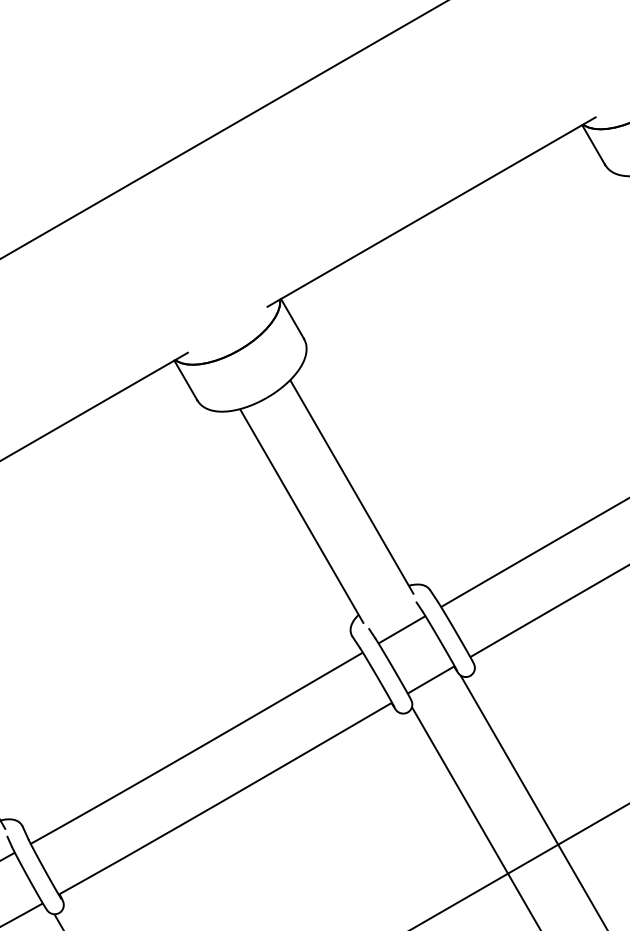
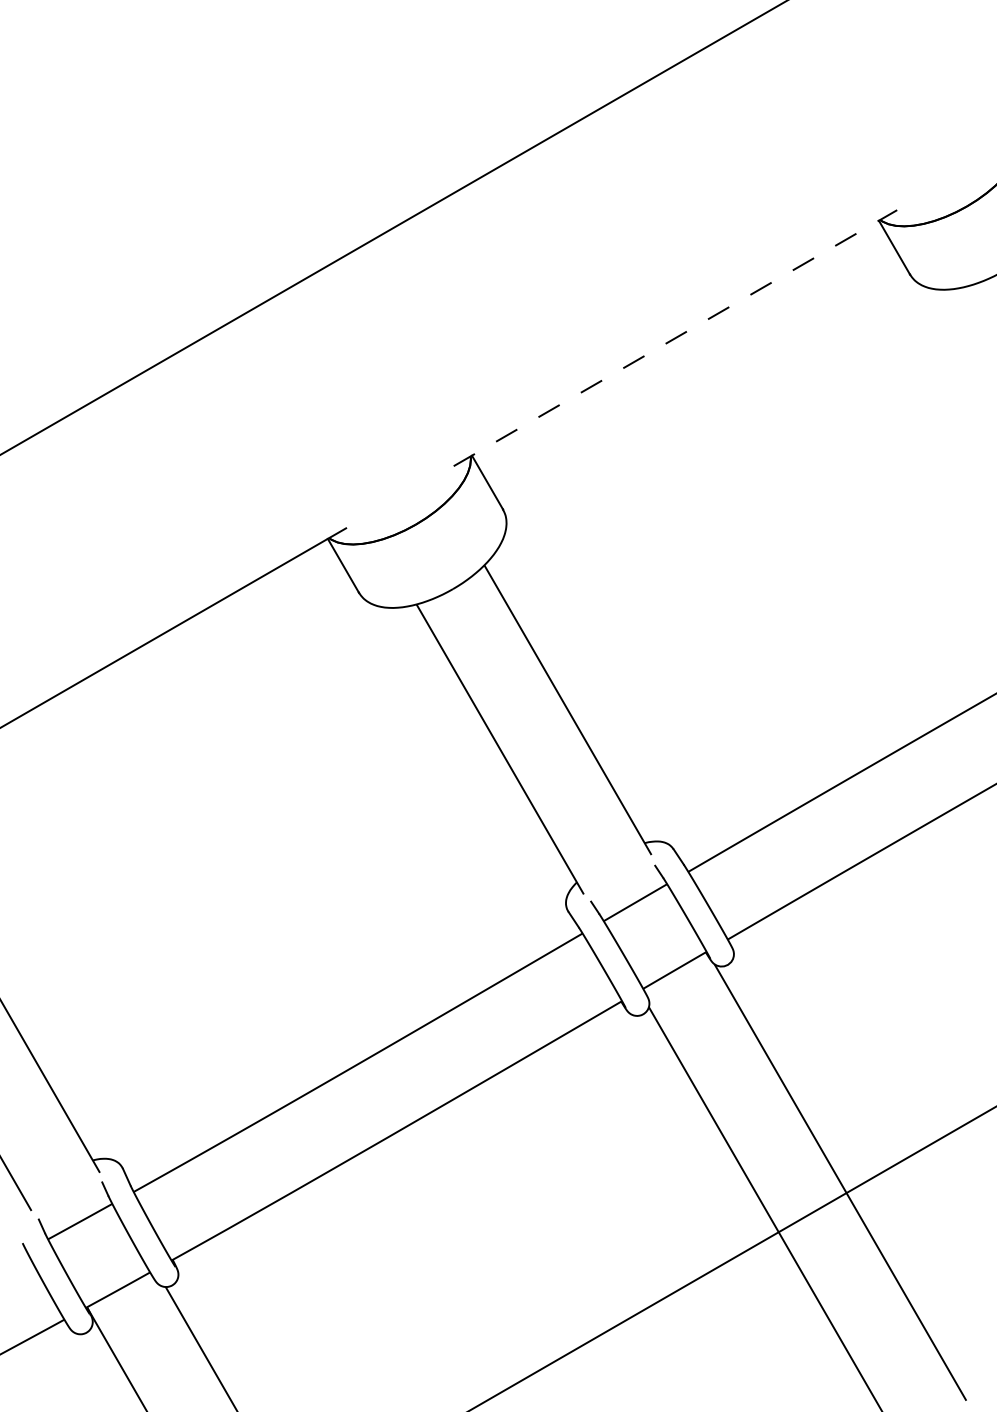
line: (431, 211) -> (675, 337), solid -> dashed

